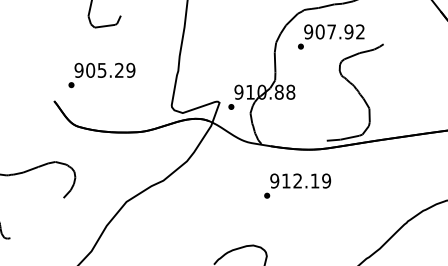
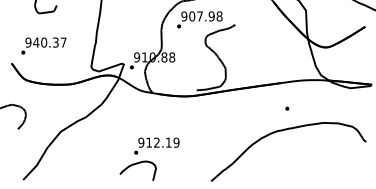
text: (360, 32) -> (219, 16), 907.92 -> 907.98
text: (110, 70) -> (49, 42), 905.29 -> 940.37
text: (297, 185) -> (156, 145), moved

